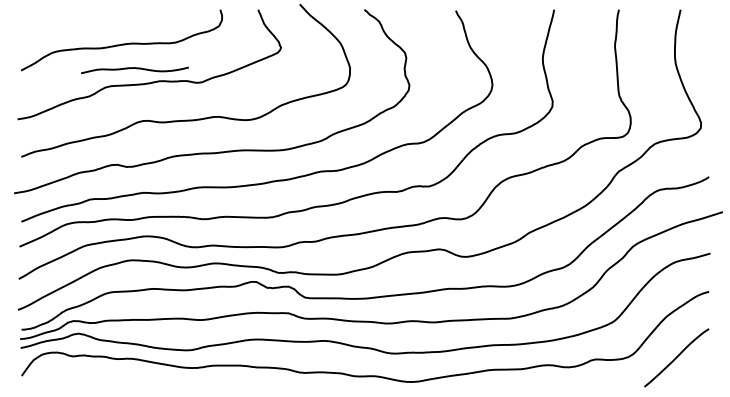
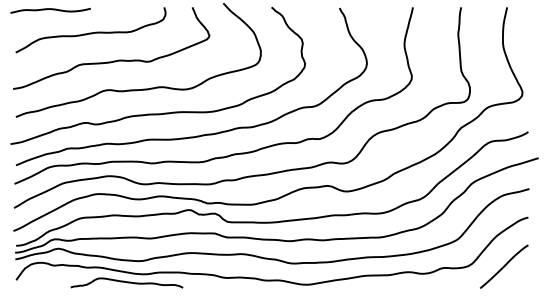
curve: (134, 68) -> (50, 9), moved
curve: (169, 379) -> (126, 282), added

